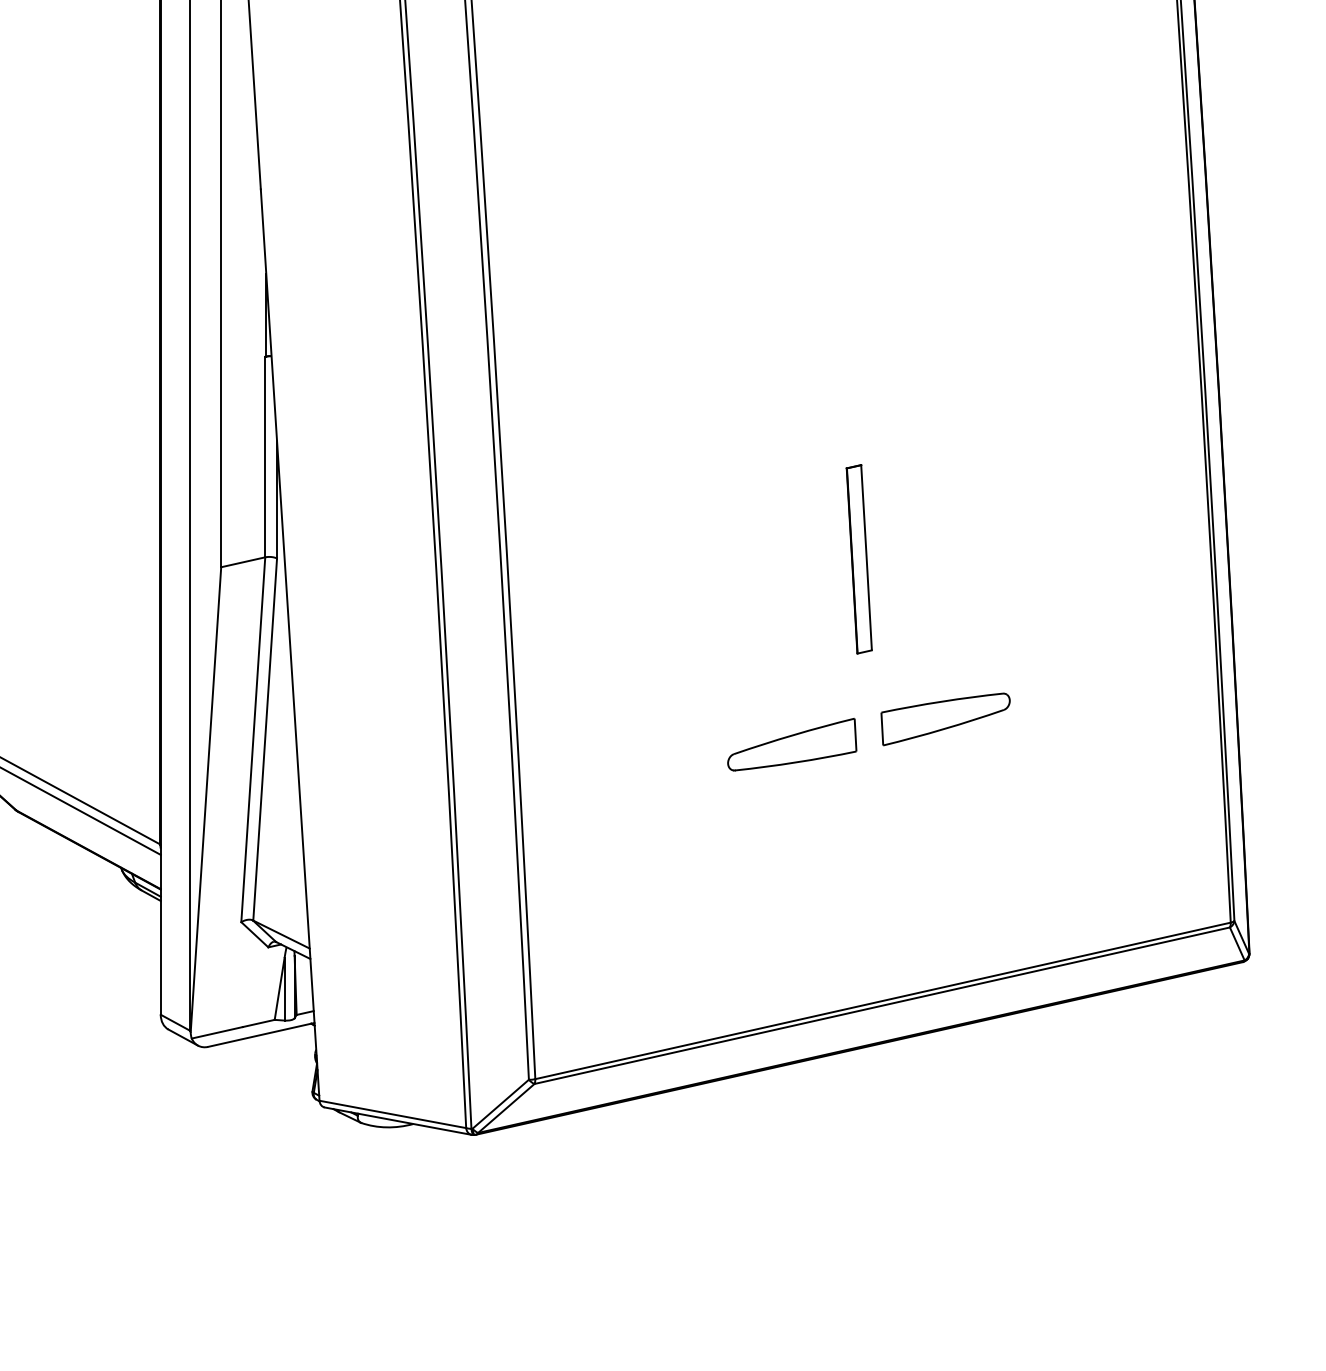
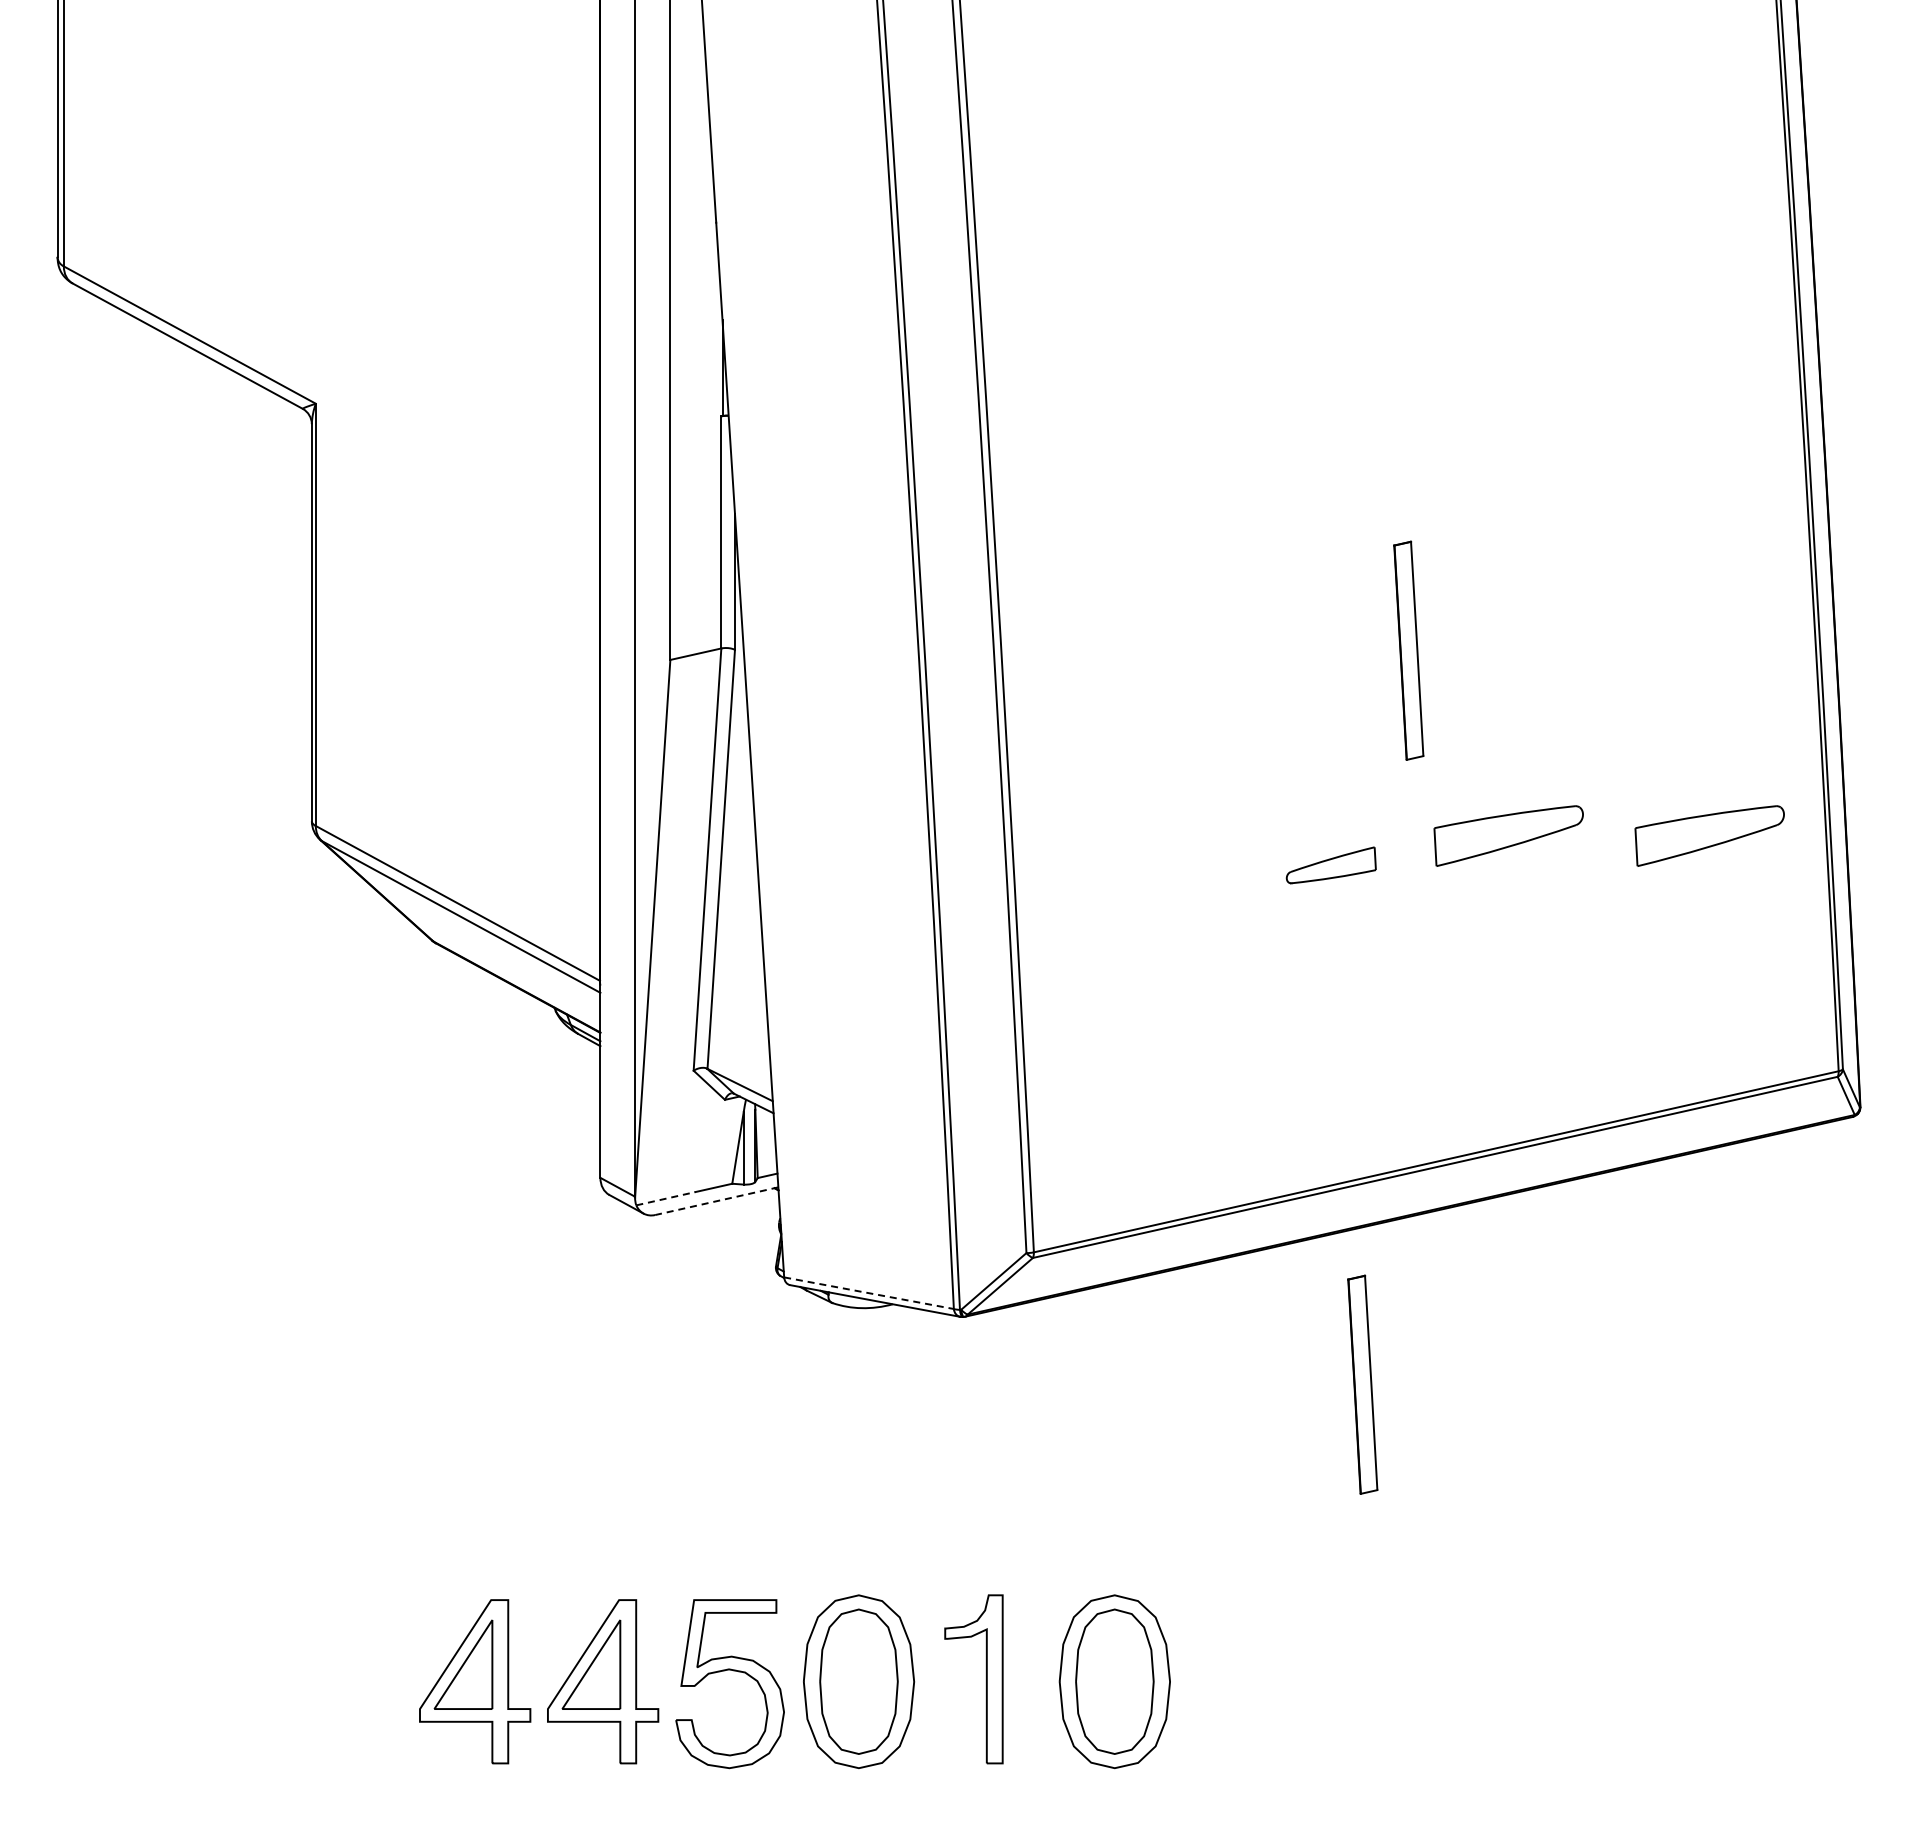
part: (1119, 718) -> (1709, 835), added
part: (792, 744) -> (1331, 865), size x0.6
line: (217, 1032) -> (666, 1198), solid -> dashed
line: (261, 1035) -> (716, 1201), solid -> dashed
line: (393, 1114) -> (869, 1293), solid -> dashed
part: (819, 1193) -> (1362, 1384), added

